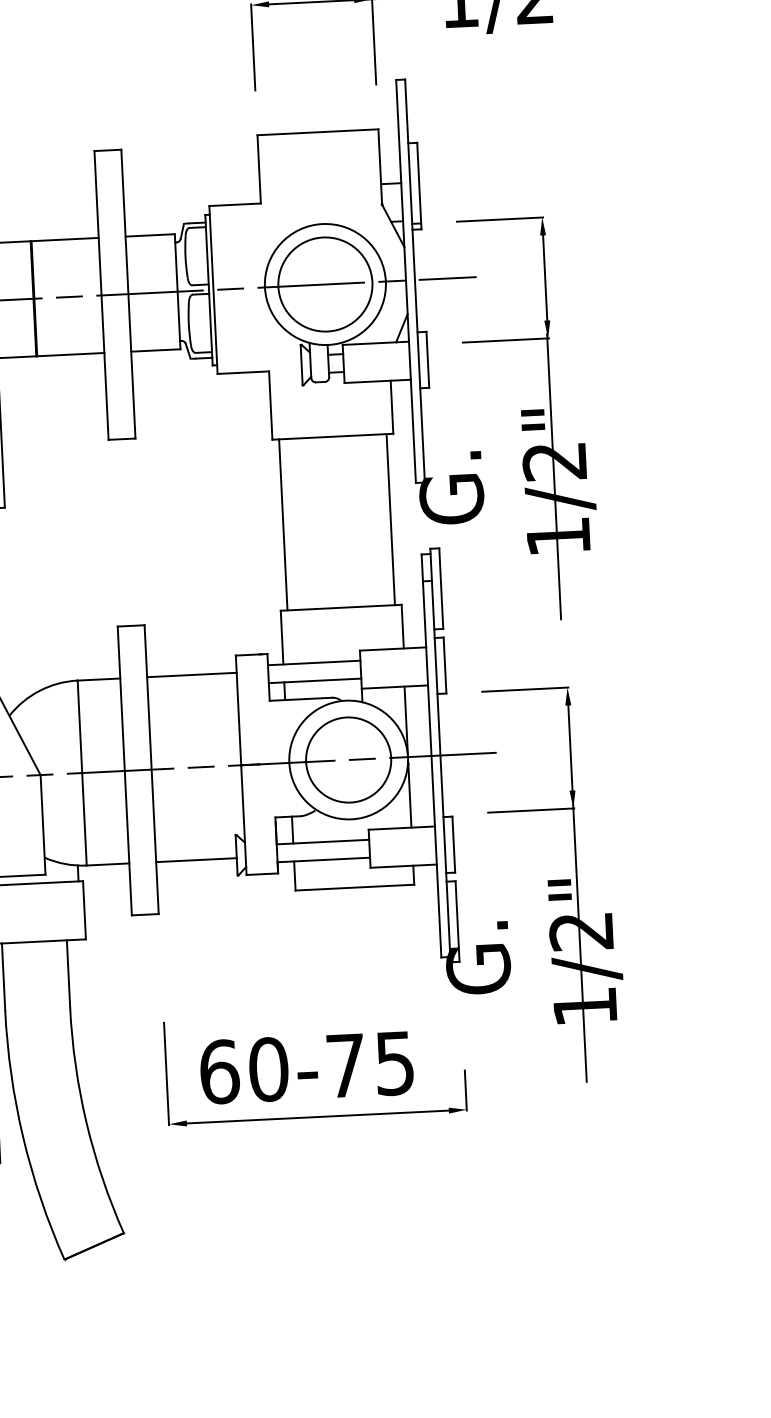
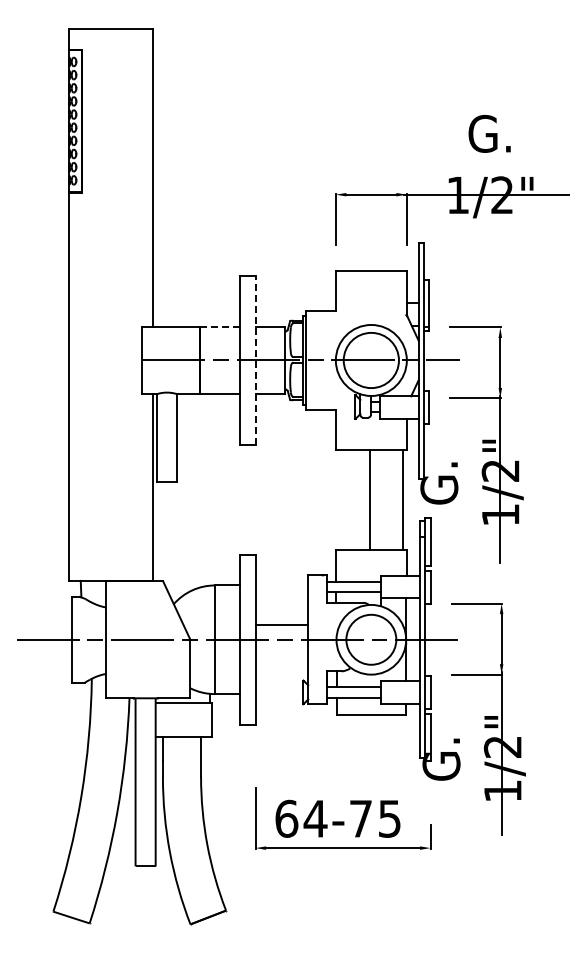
line: (65, 239) -> (220, 326), solid -> dashed
line: (128, 294) -> (255, 360), solid -> dashed
line: (282, 523) -> (369, 499), moved
line: (191, 675) -> (281, 625), moved
line: (195, 860) -> (278, 694), removed
text: (268, 1068) -> (315, 818), 60-75 -> 64-75

